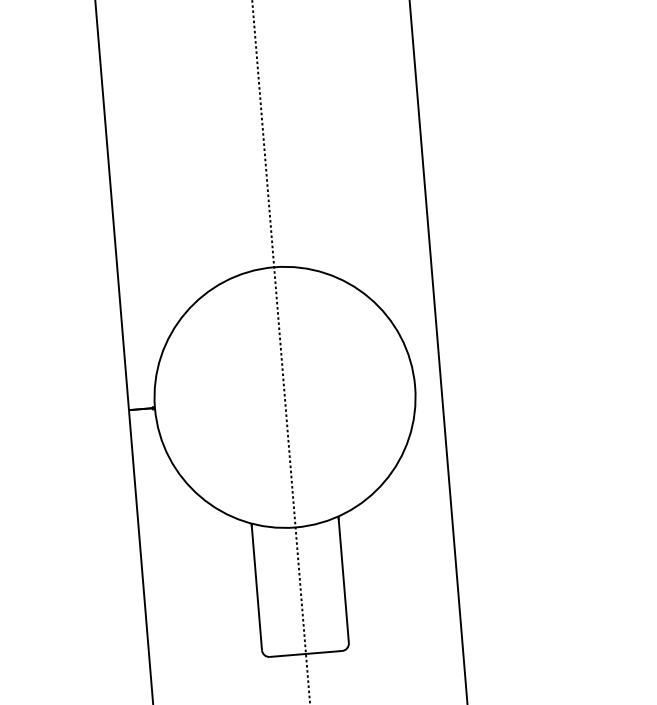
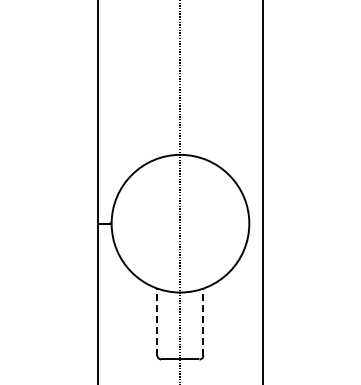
line: (343, 578) -> (203, 321), solid -> dashed
line: (256, 585) -> (157, 321), solid -> dashed

